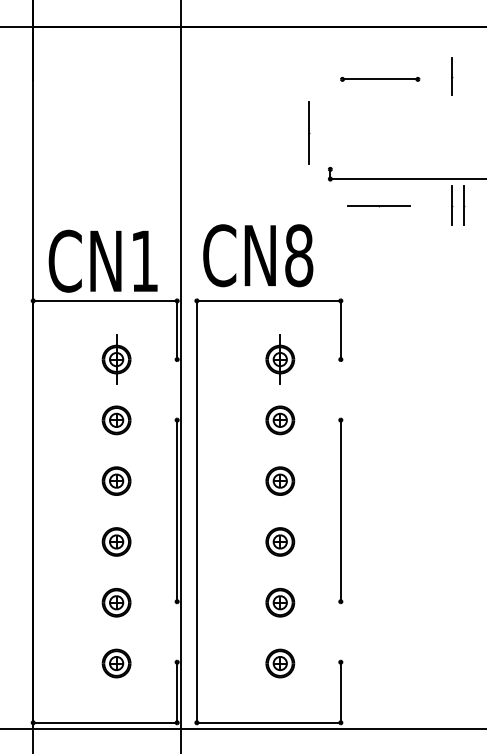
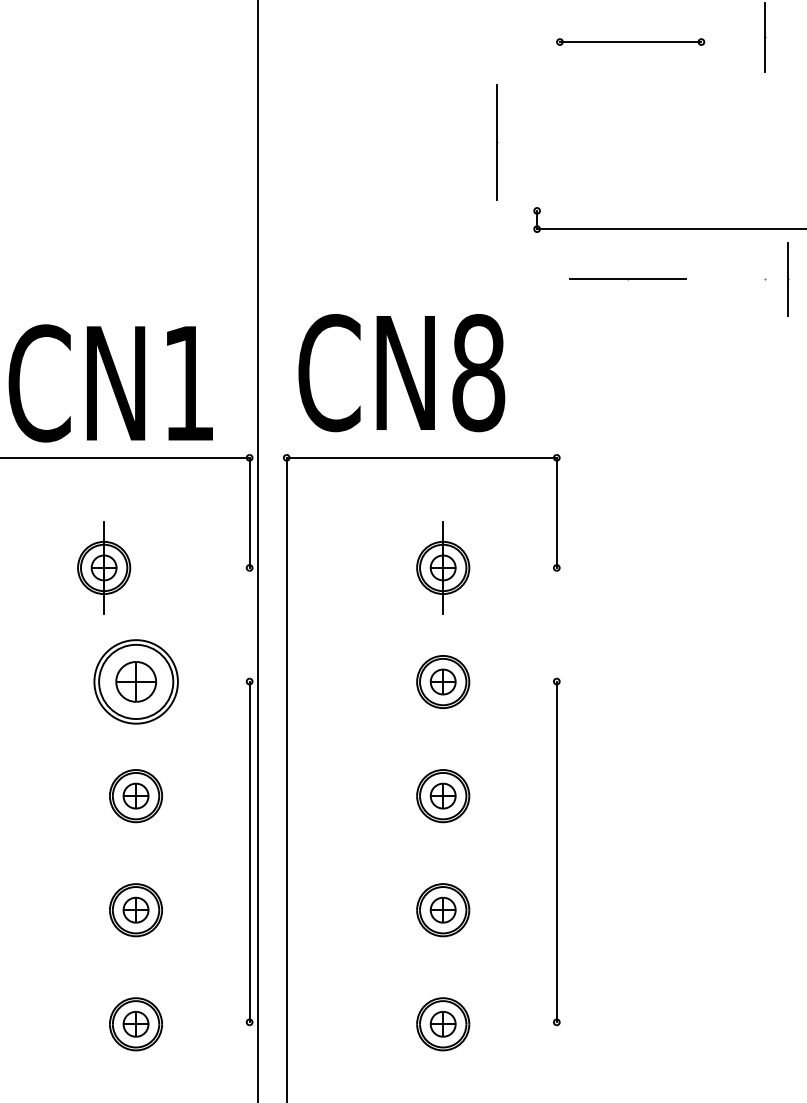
line: (451, 205) -> (764, 278), removed
part: (116, 359) -> (103, 567), moved
part: (116, 420) -> (135, 682), size x1.6

